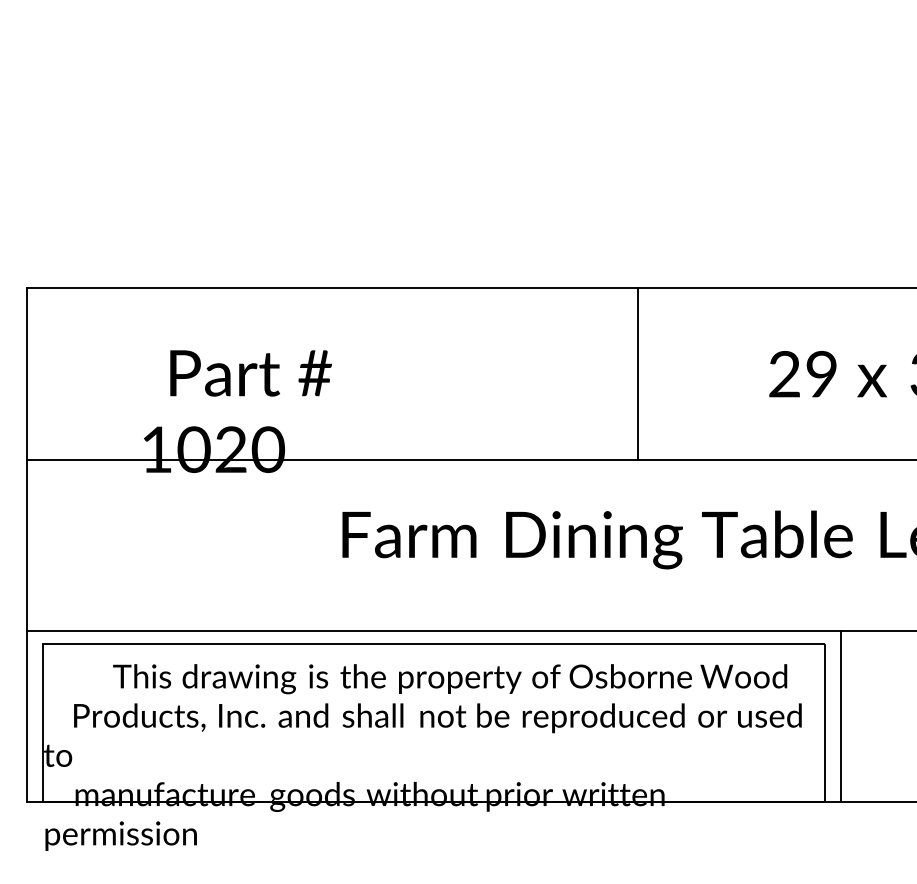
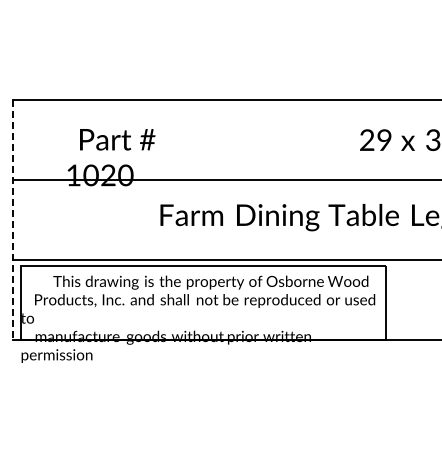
line: (637, 375) -> (298, 140), removed
line: (25, 546) -> (12, 220), solid -> dashed
line: (840, 717) -> (393, 300), removed

